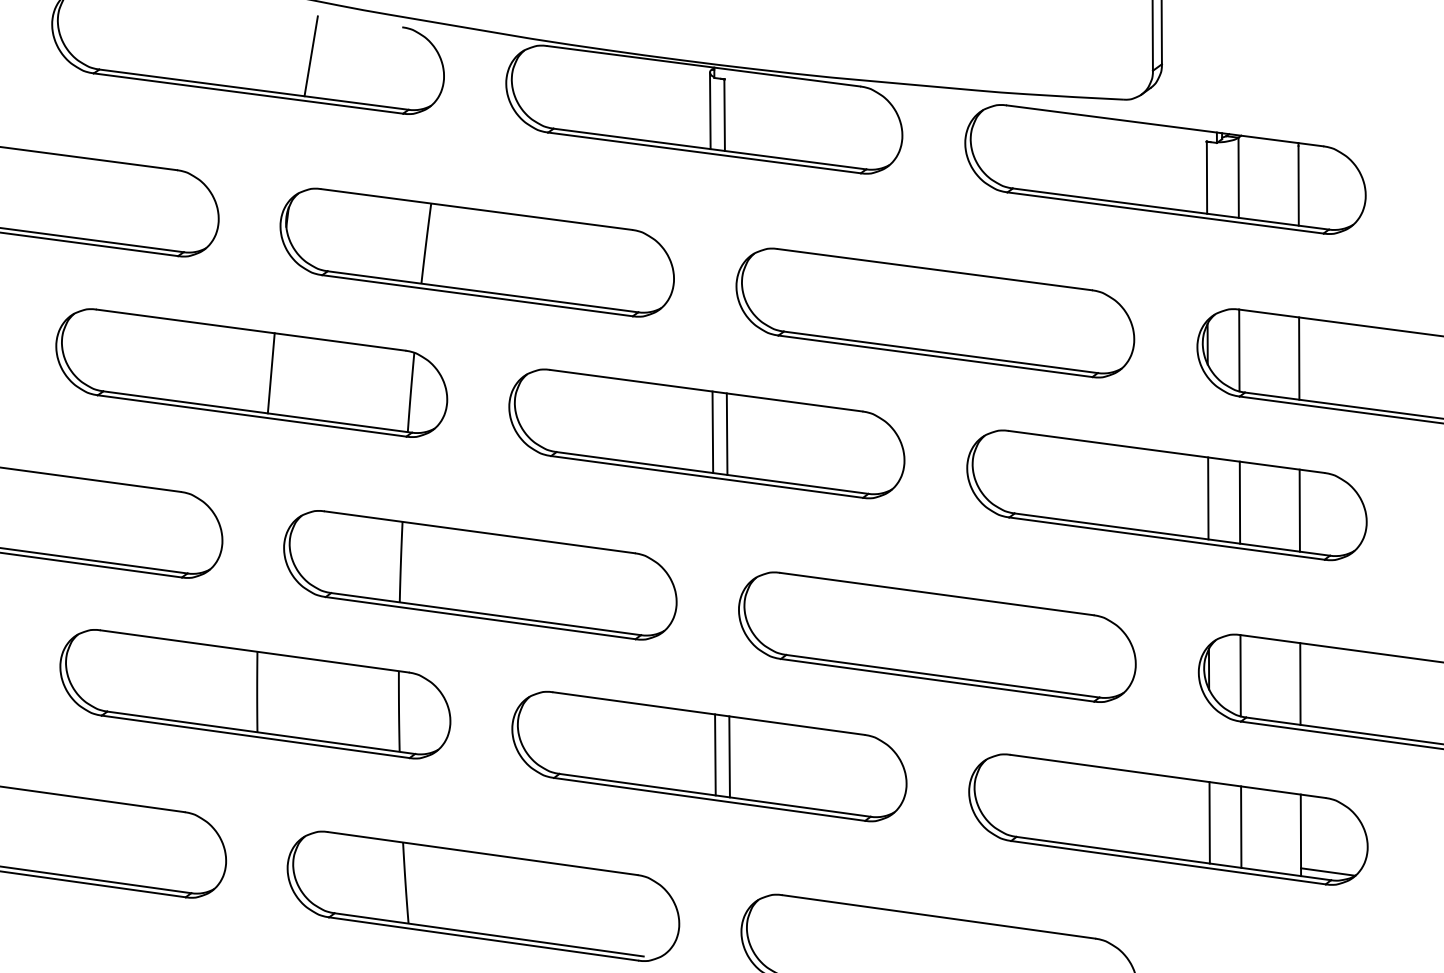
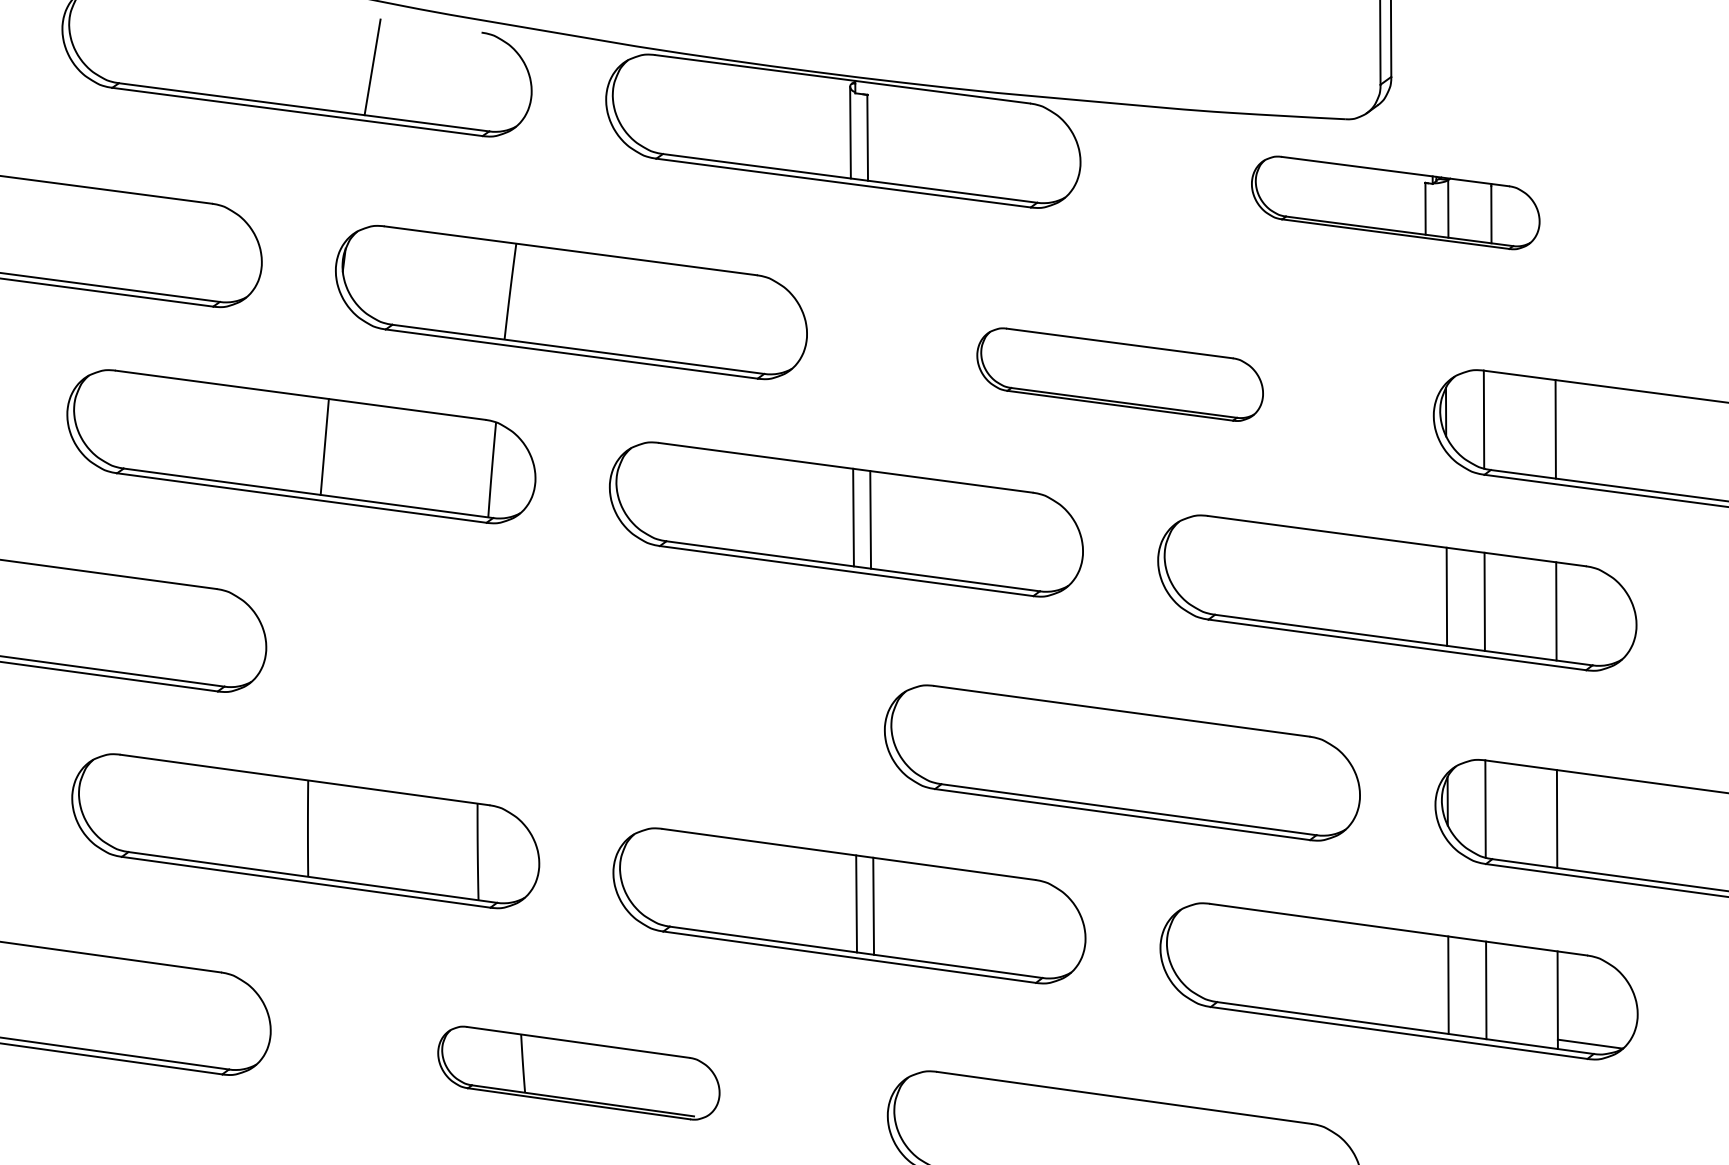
part: (1165, 169) -> (1395, 202), size x0.6
part: (935, 312) -> (1120, 374), size x0.6
part: (480, 575) -> (575, 688), removed
part: (483, 895) -> (578, 1072), size x0.6

